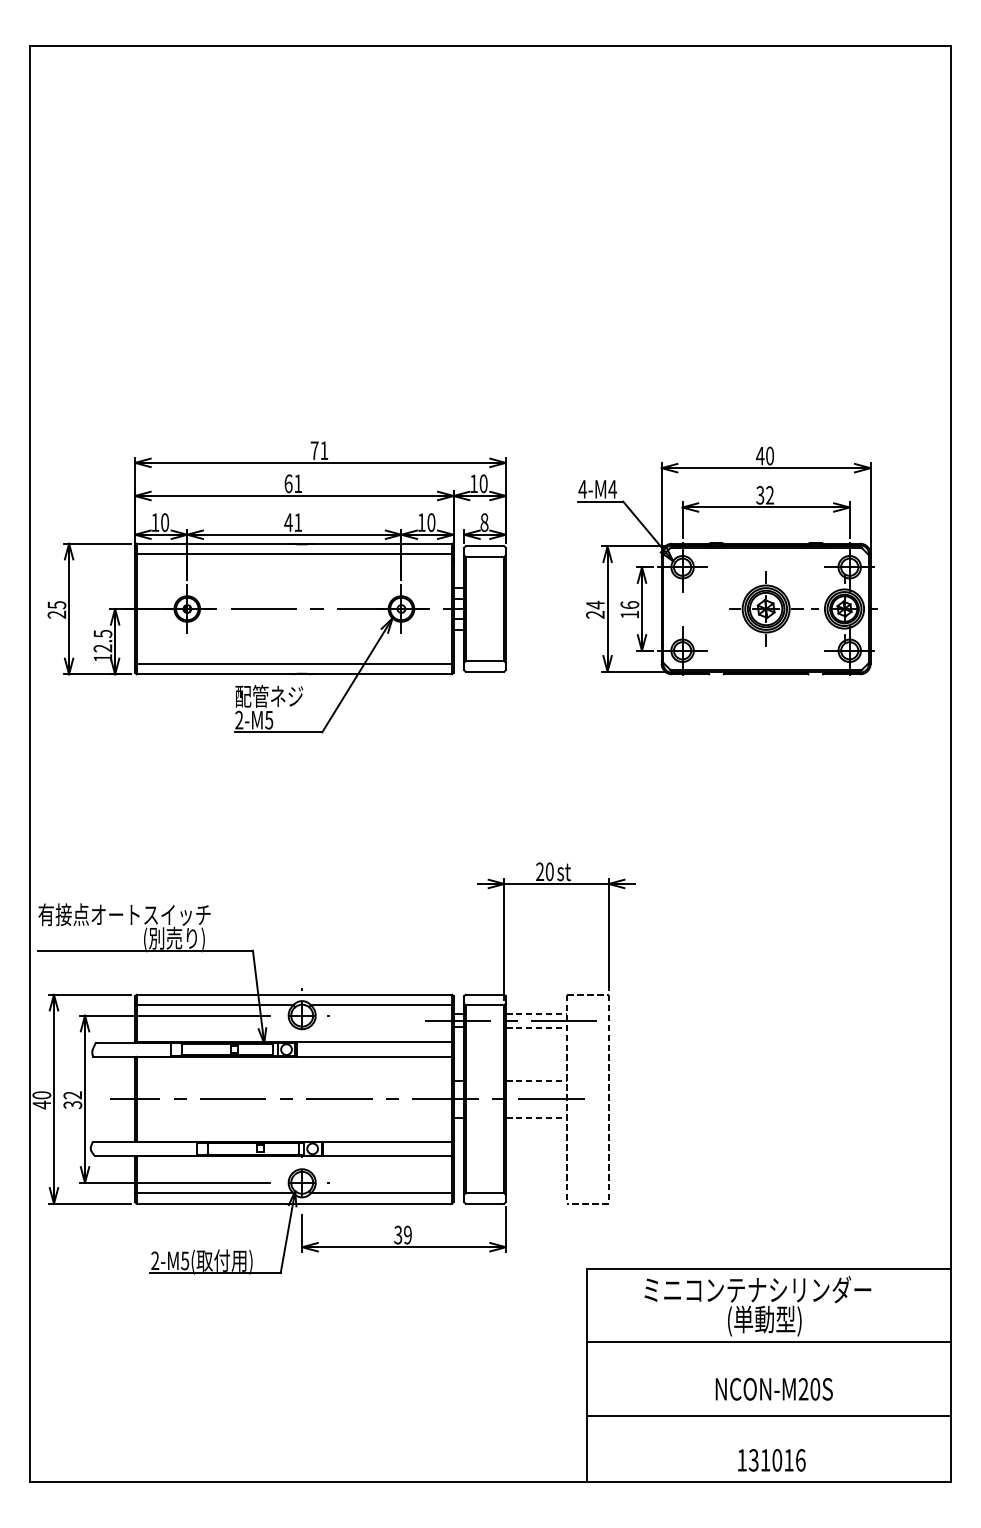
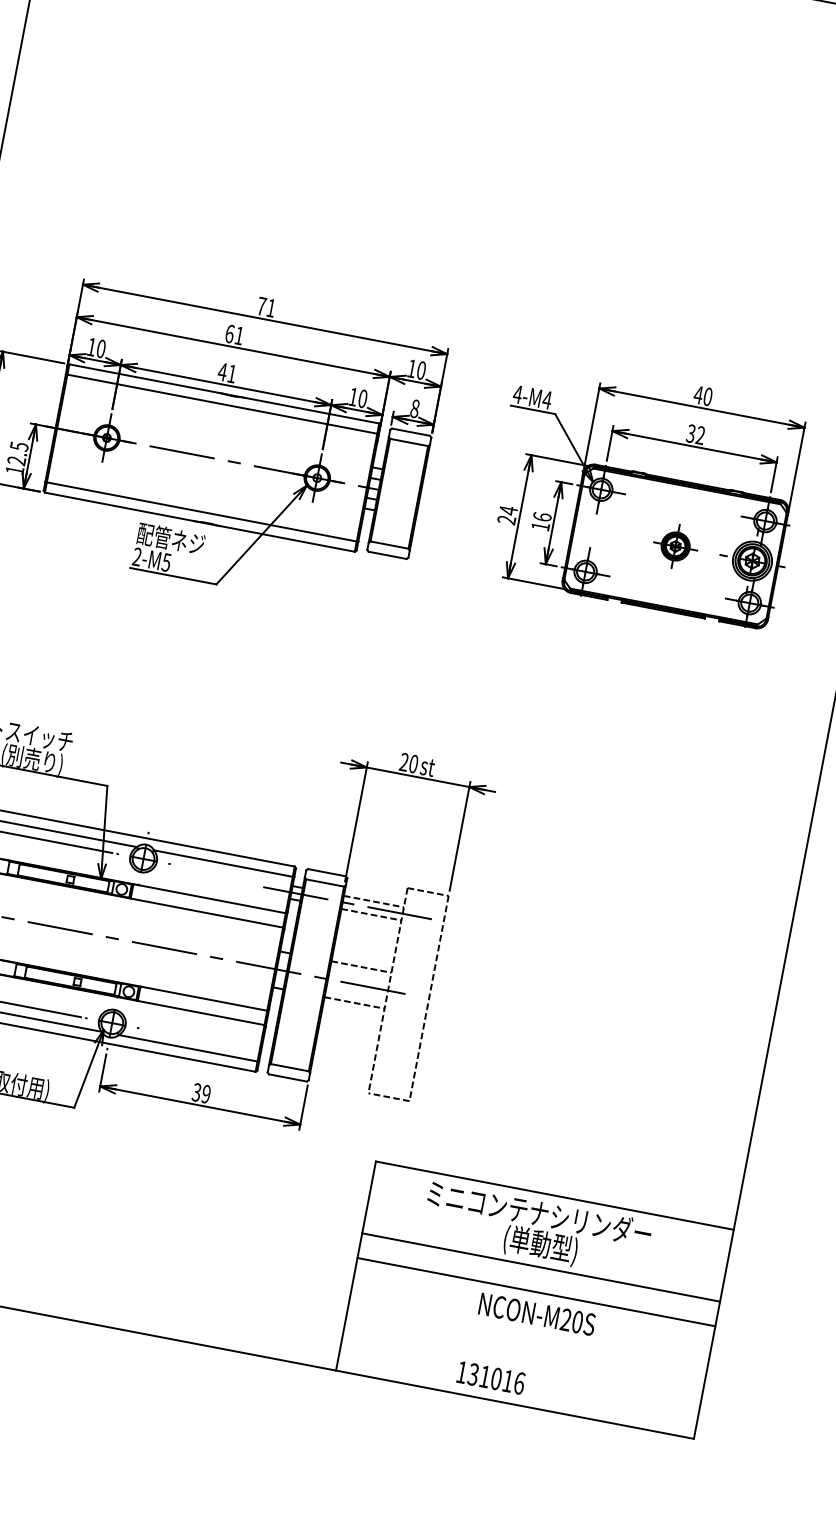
part: (766, 608) -> (675, 546), size x0.6
line: (769, 1415) -> (536, 1292), moved
text: (771, 1460) -> (490, 1378), moved

